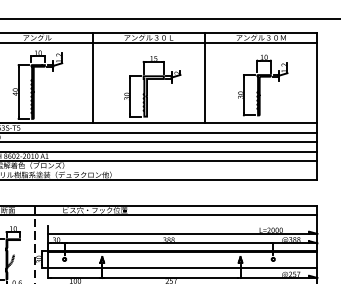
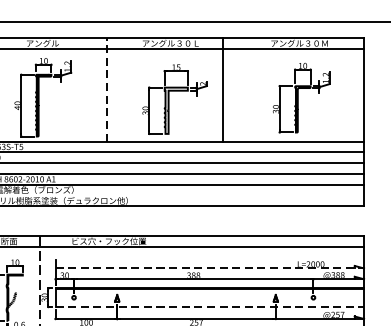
line: (93, 77) -> (107, 89), solid -> dashed
line: (205, 78) -> (223, 90), moved
line: (183, 233) -> (210, 267), solid -> dashed
line: (183, 267) -> (210, 306), solid -> dashed

